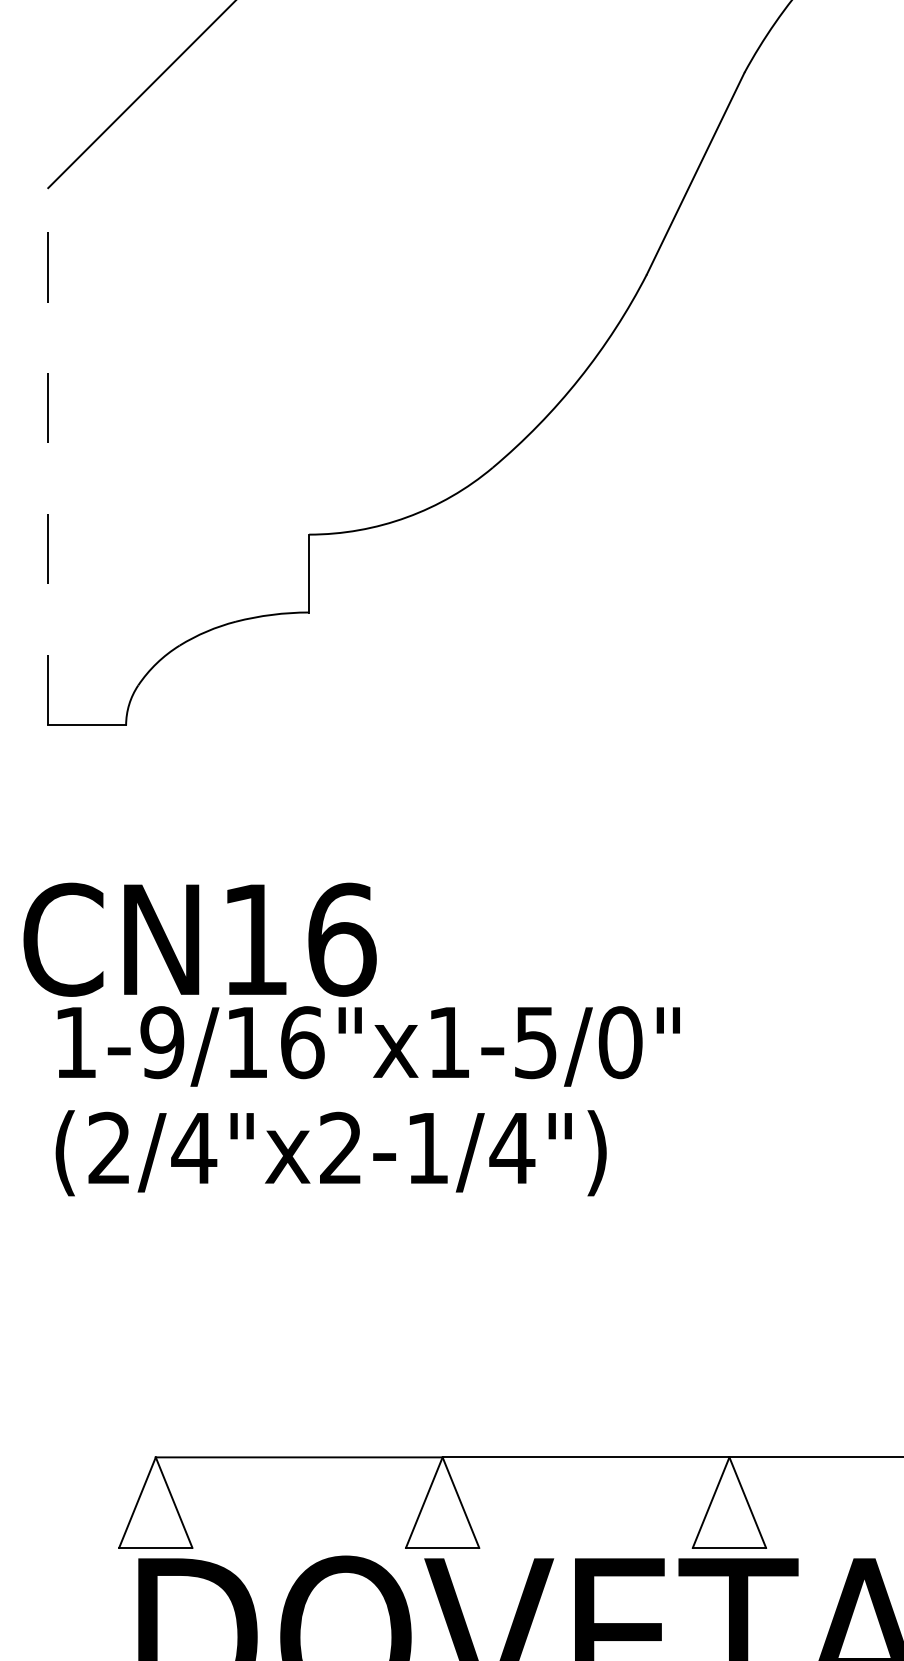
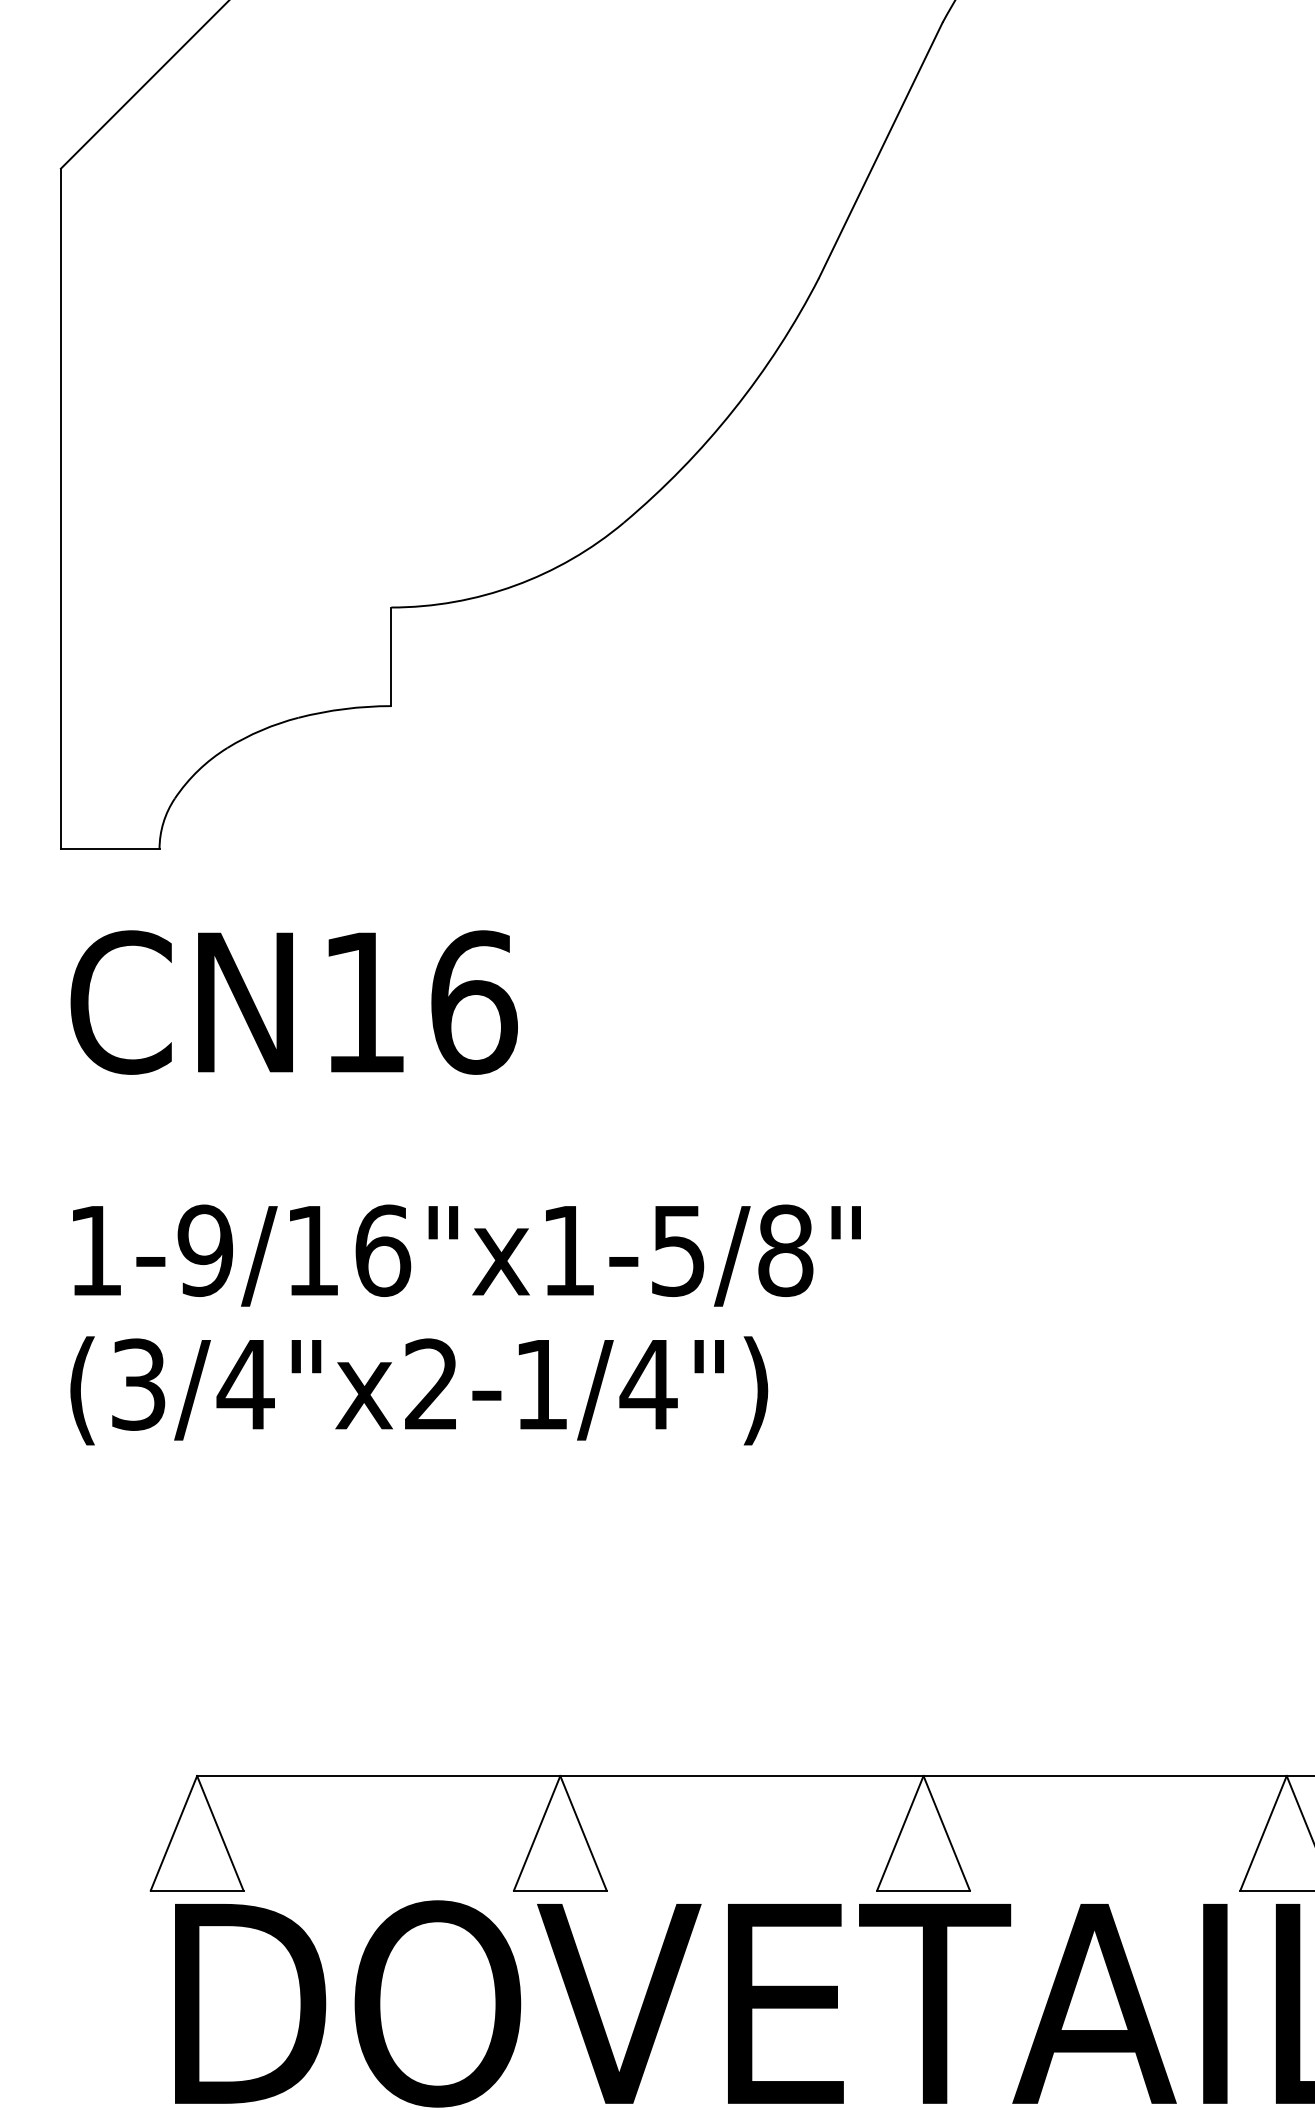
line: (47, 456) -> (60, 508), dashed -> solid
text: (199, 939) -> (293, 1002), moved
text: (620, 1042) -> (785, 1250), 1-9/16"x1-5/0" -> 1-9/16"x1-5/8"
text: (109, 1148) -> (138, 1384), (2/4"x2-1/4") -> (3/4"x2-1/4")

